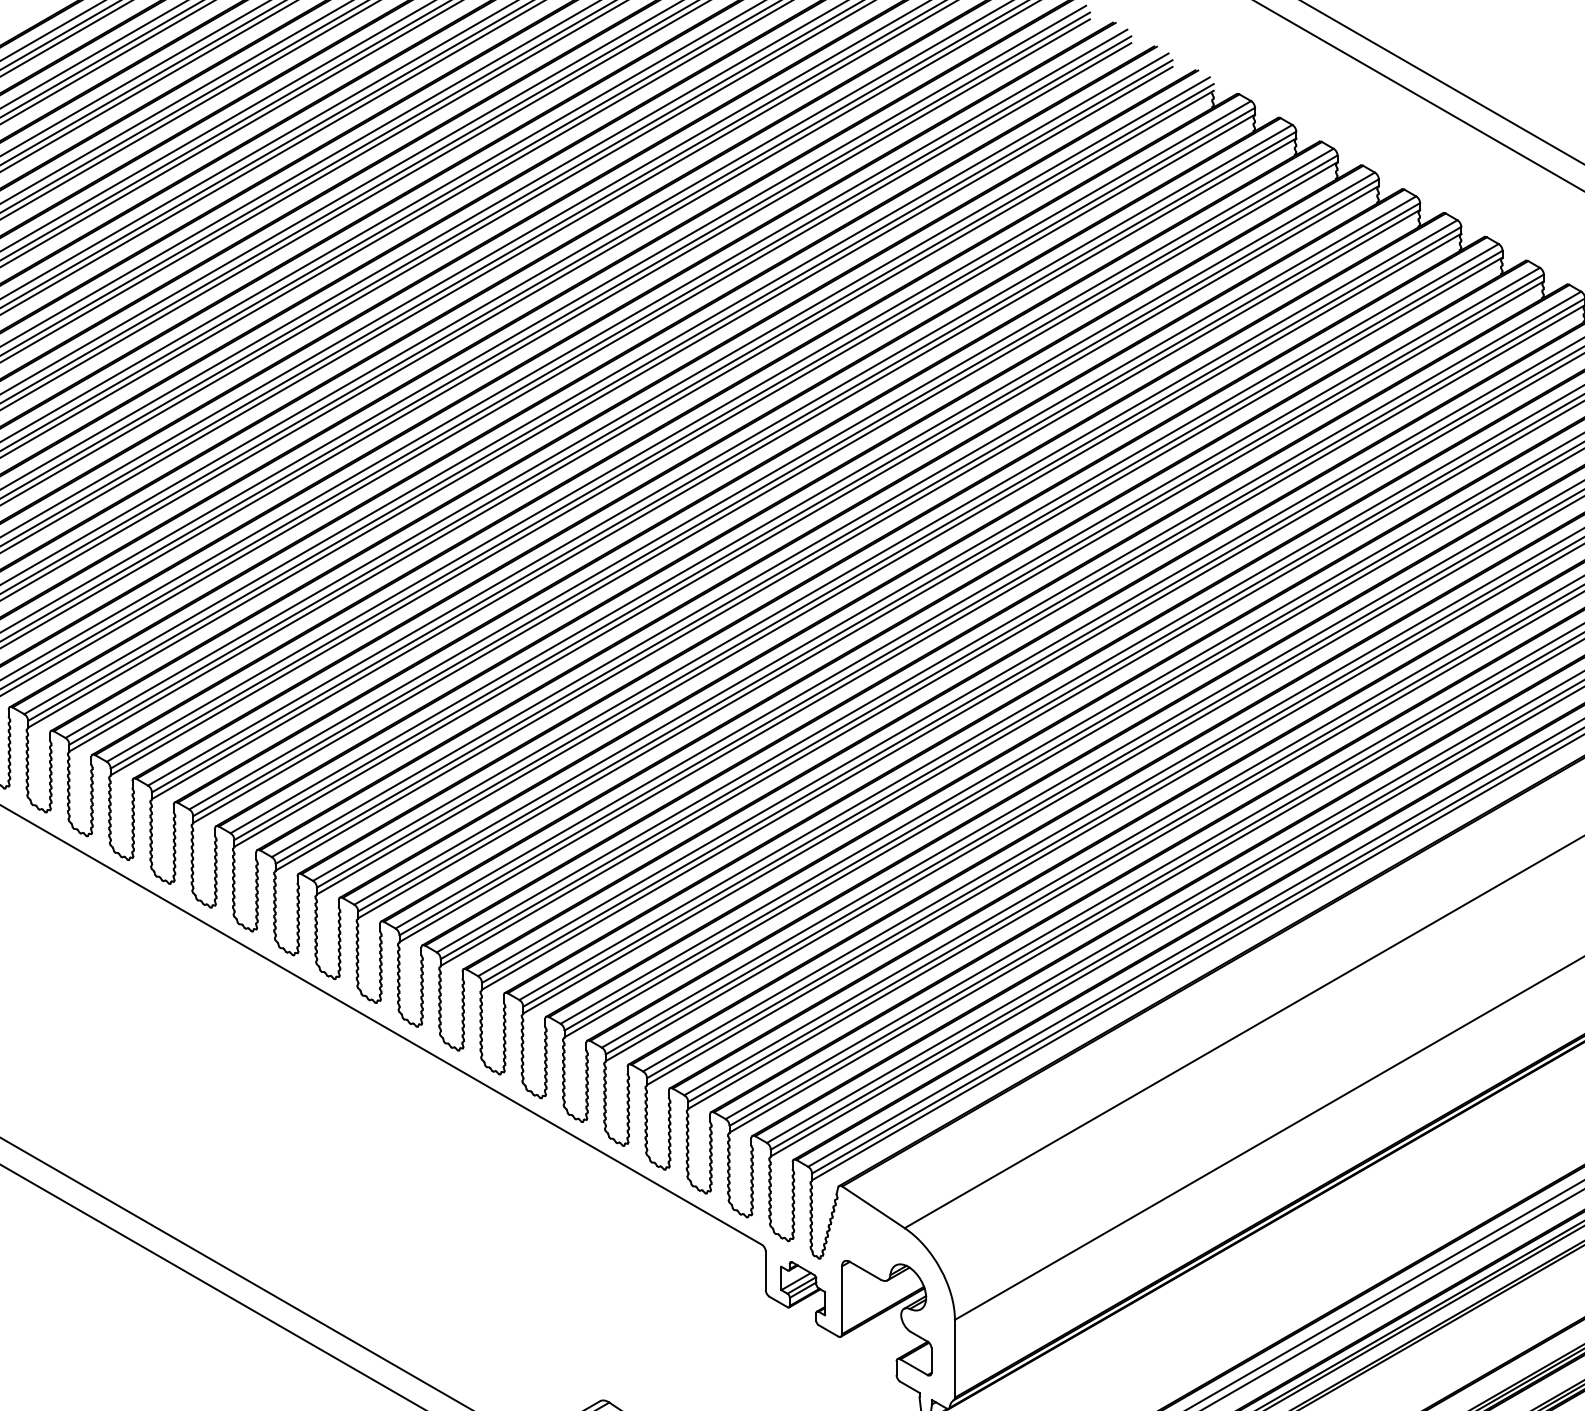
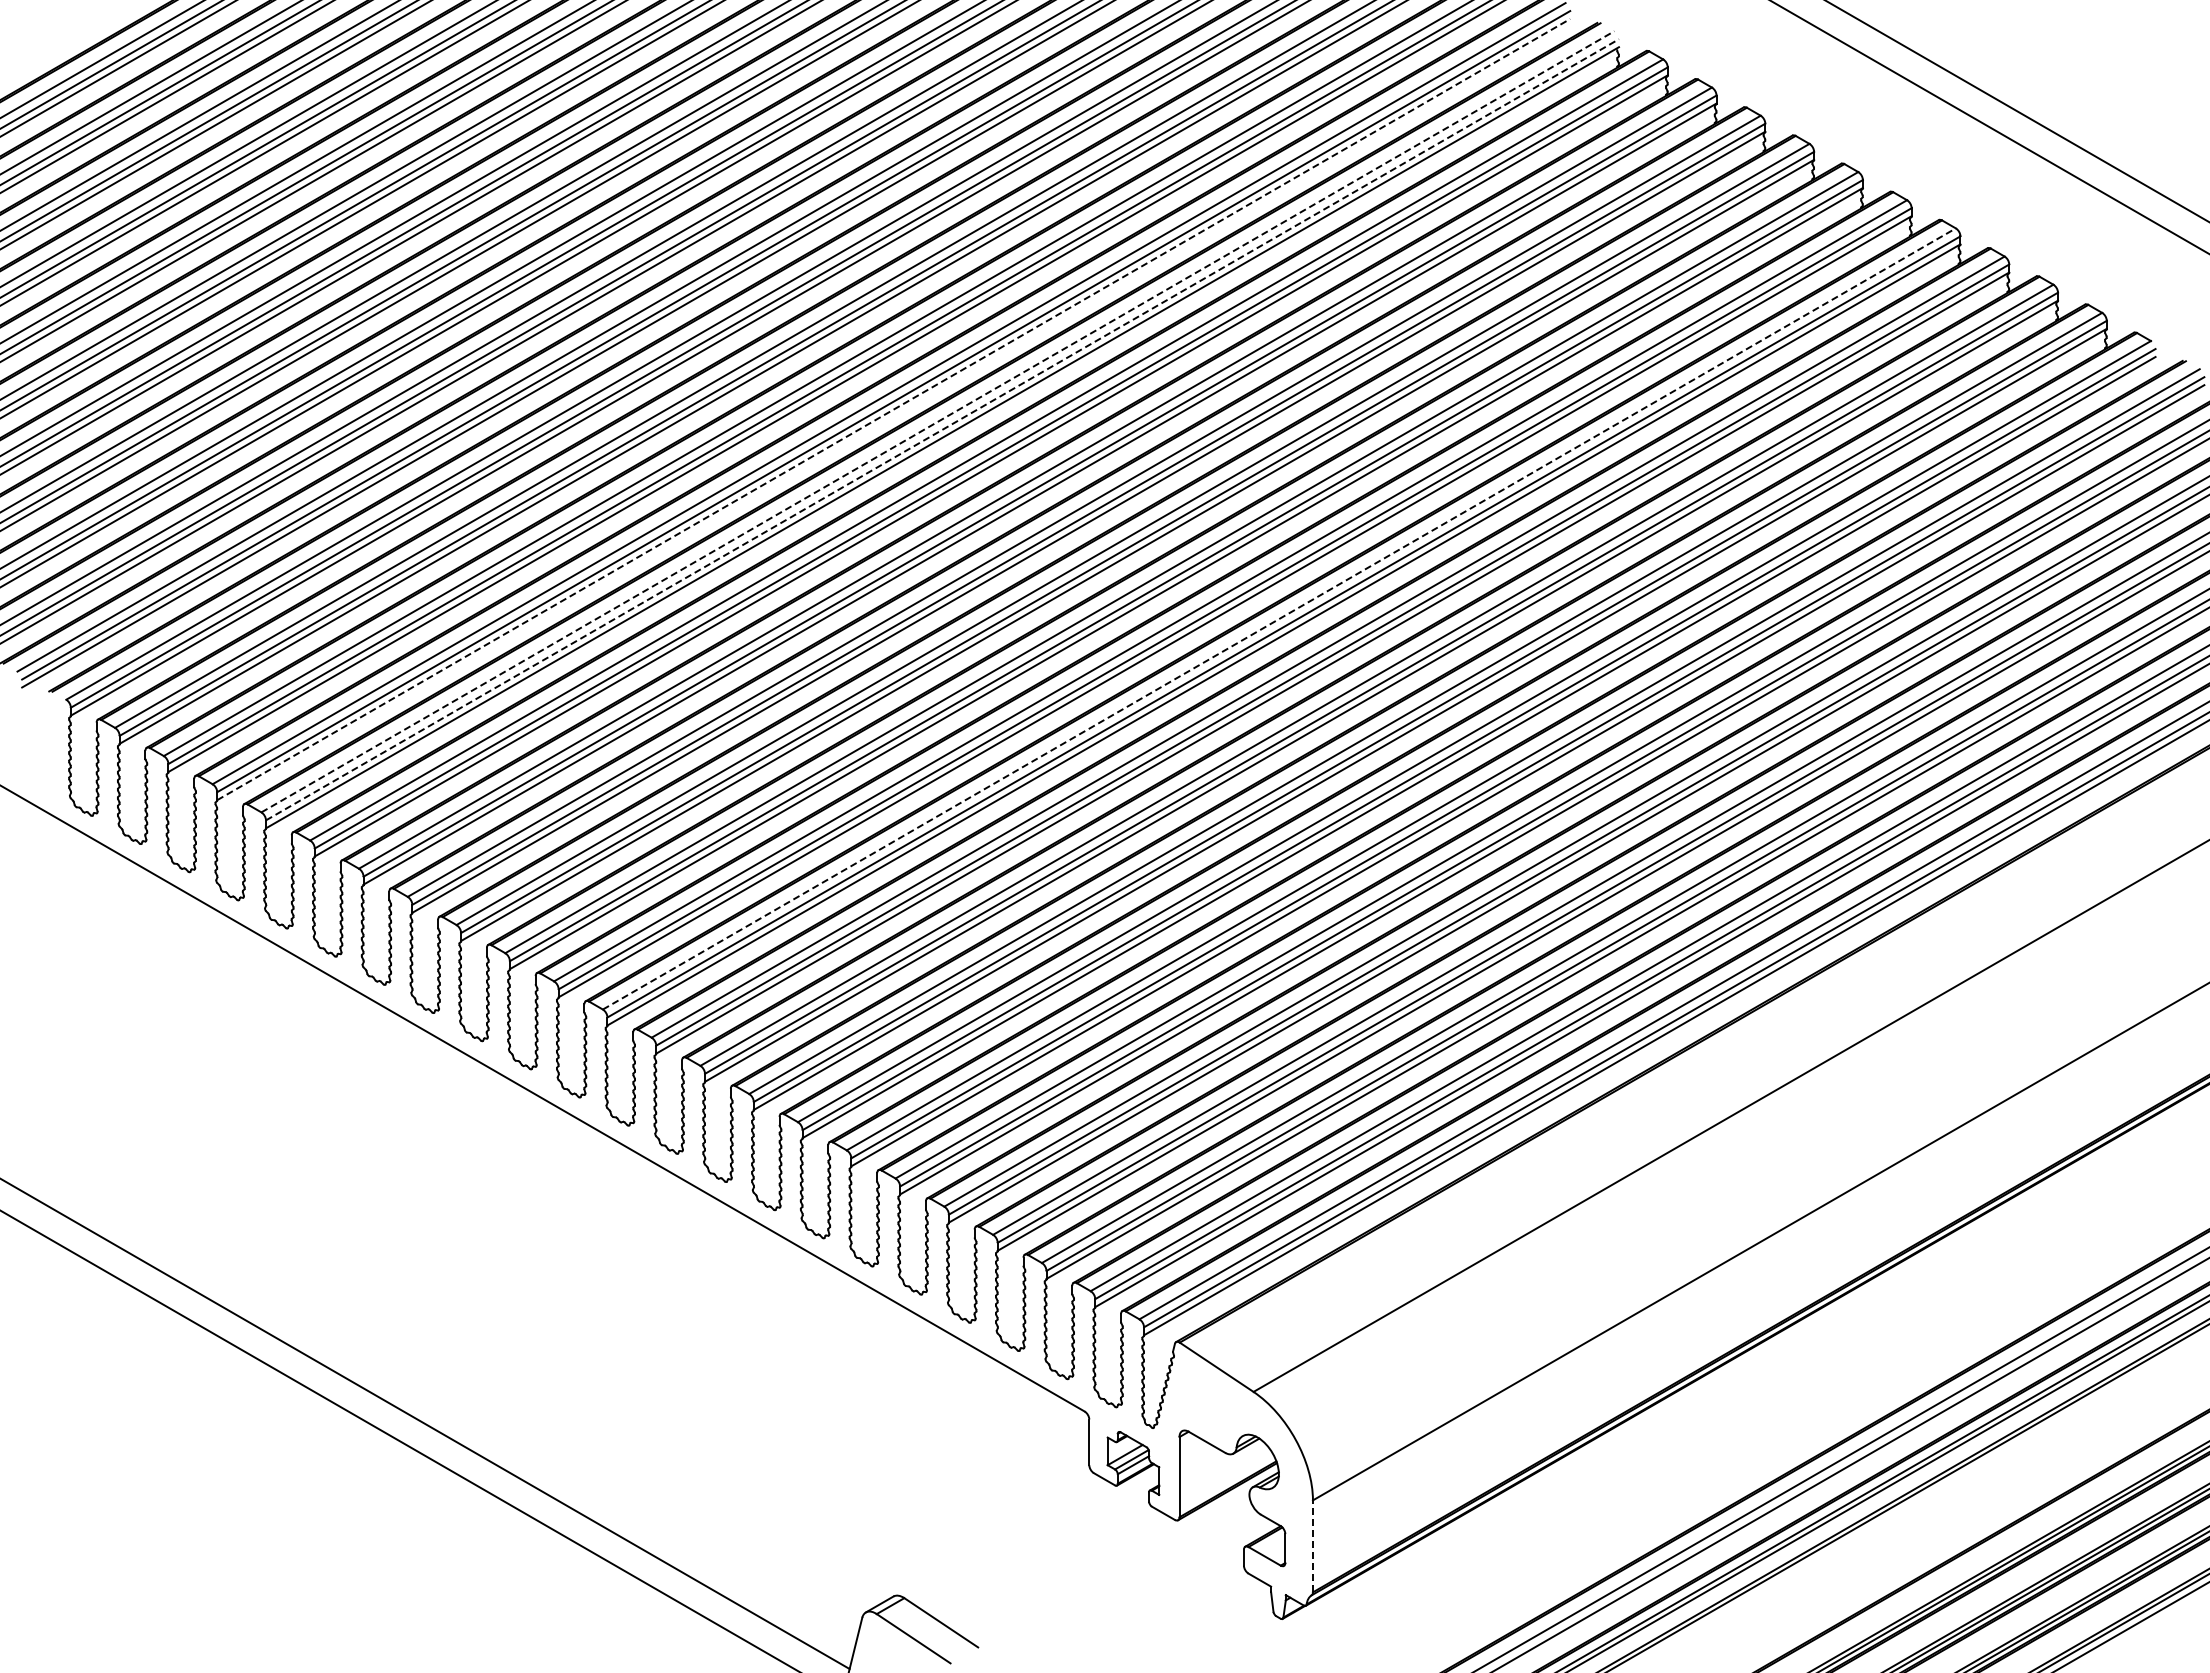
line: (601, 397) -> (894, 409), solid -> dashed
line: (638, 407) -> (938, 421), solid -> dashed
line: (641, 414) -> (942, 429), solid -> dashed
line: (926, 574) -> (1279, 618), solid -> dashed
line: (954, 1358) -> (1312, 1546), solid -> dashed

